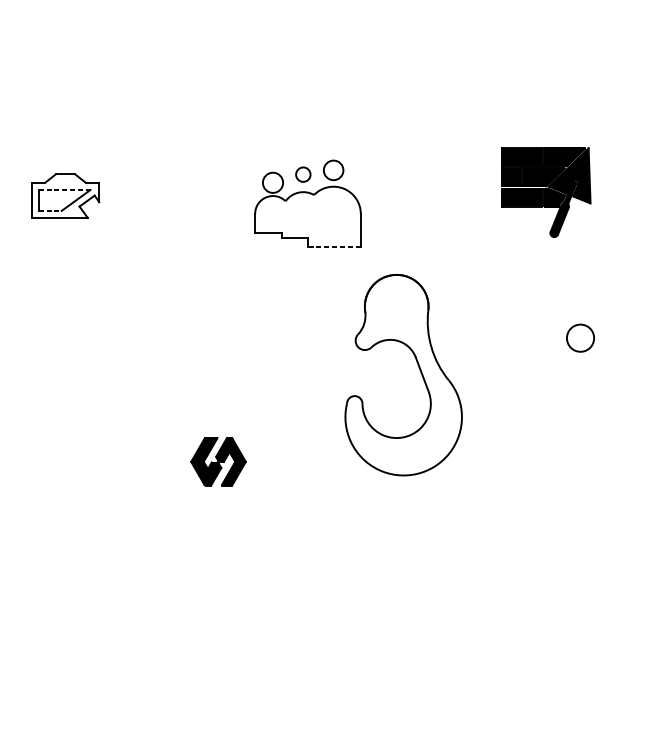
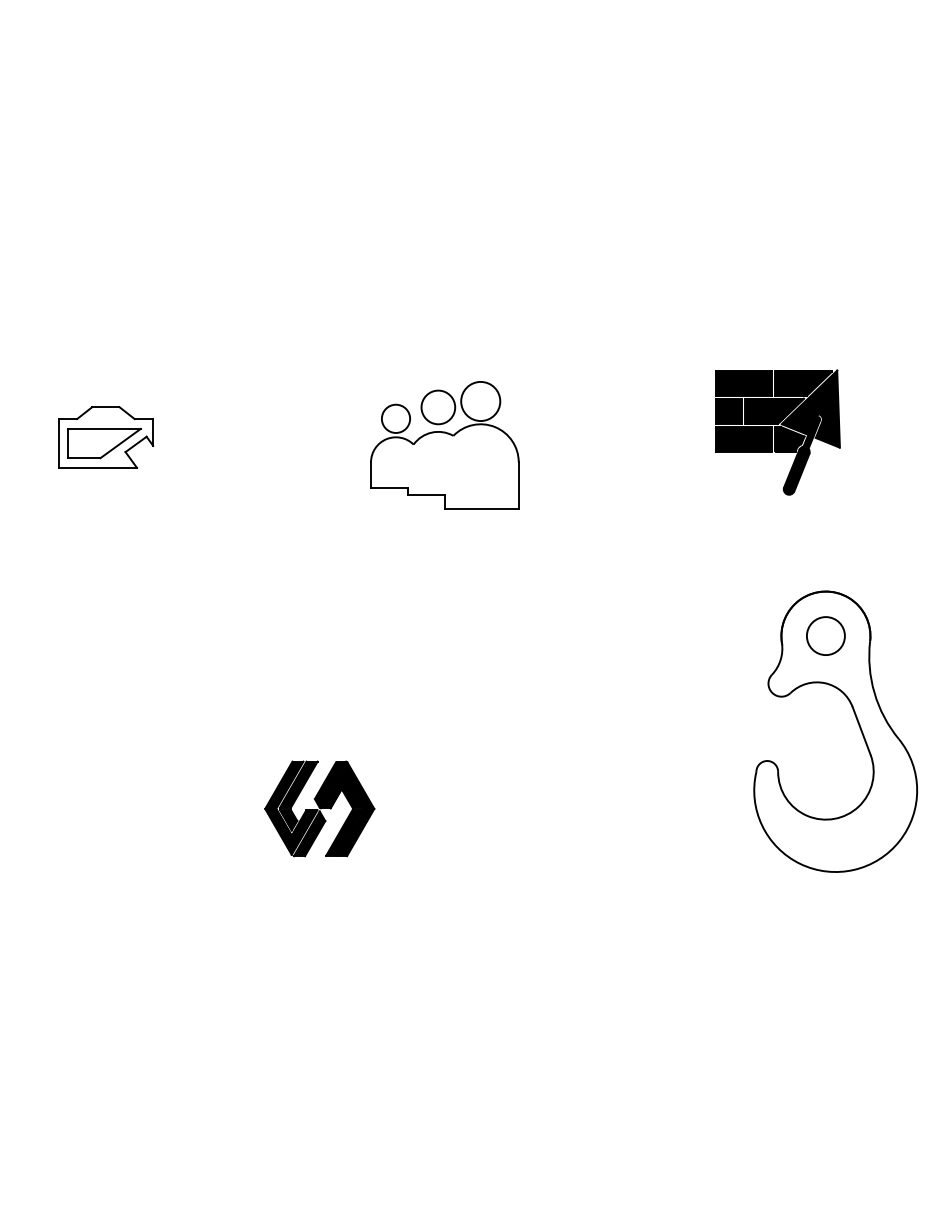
circle: (333, 170) -> (480, 401), size x1.43
circle: (303, 174) -> (438, 407), size x1.67
line: (65, 189) -> (105, 428), dashed -> solid
line: (50, 211) -> (84, 458), dashed -> solid
line: (334, 247) -> (481, 509), dashed -> solid
part: (419, 369) -> (857, 723), moved
part: (218, 461) -> (319, 808), size x1.43

